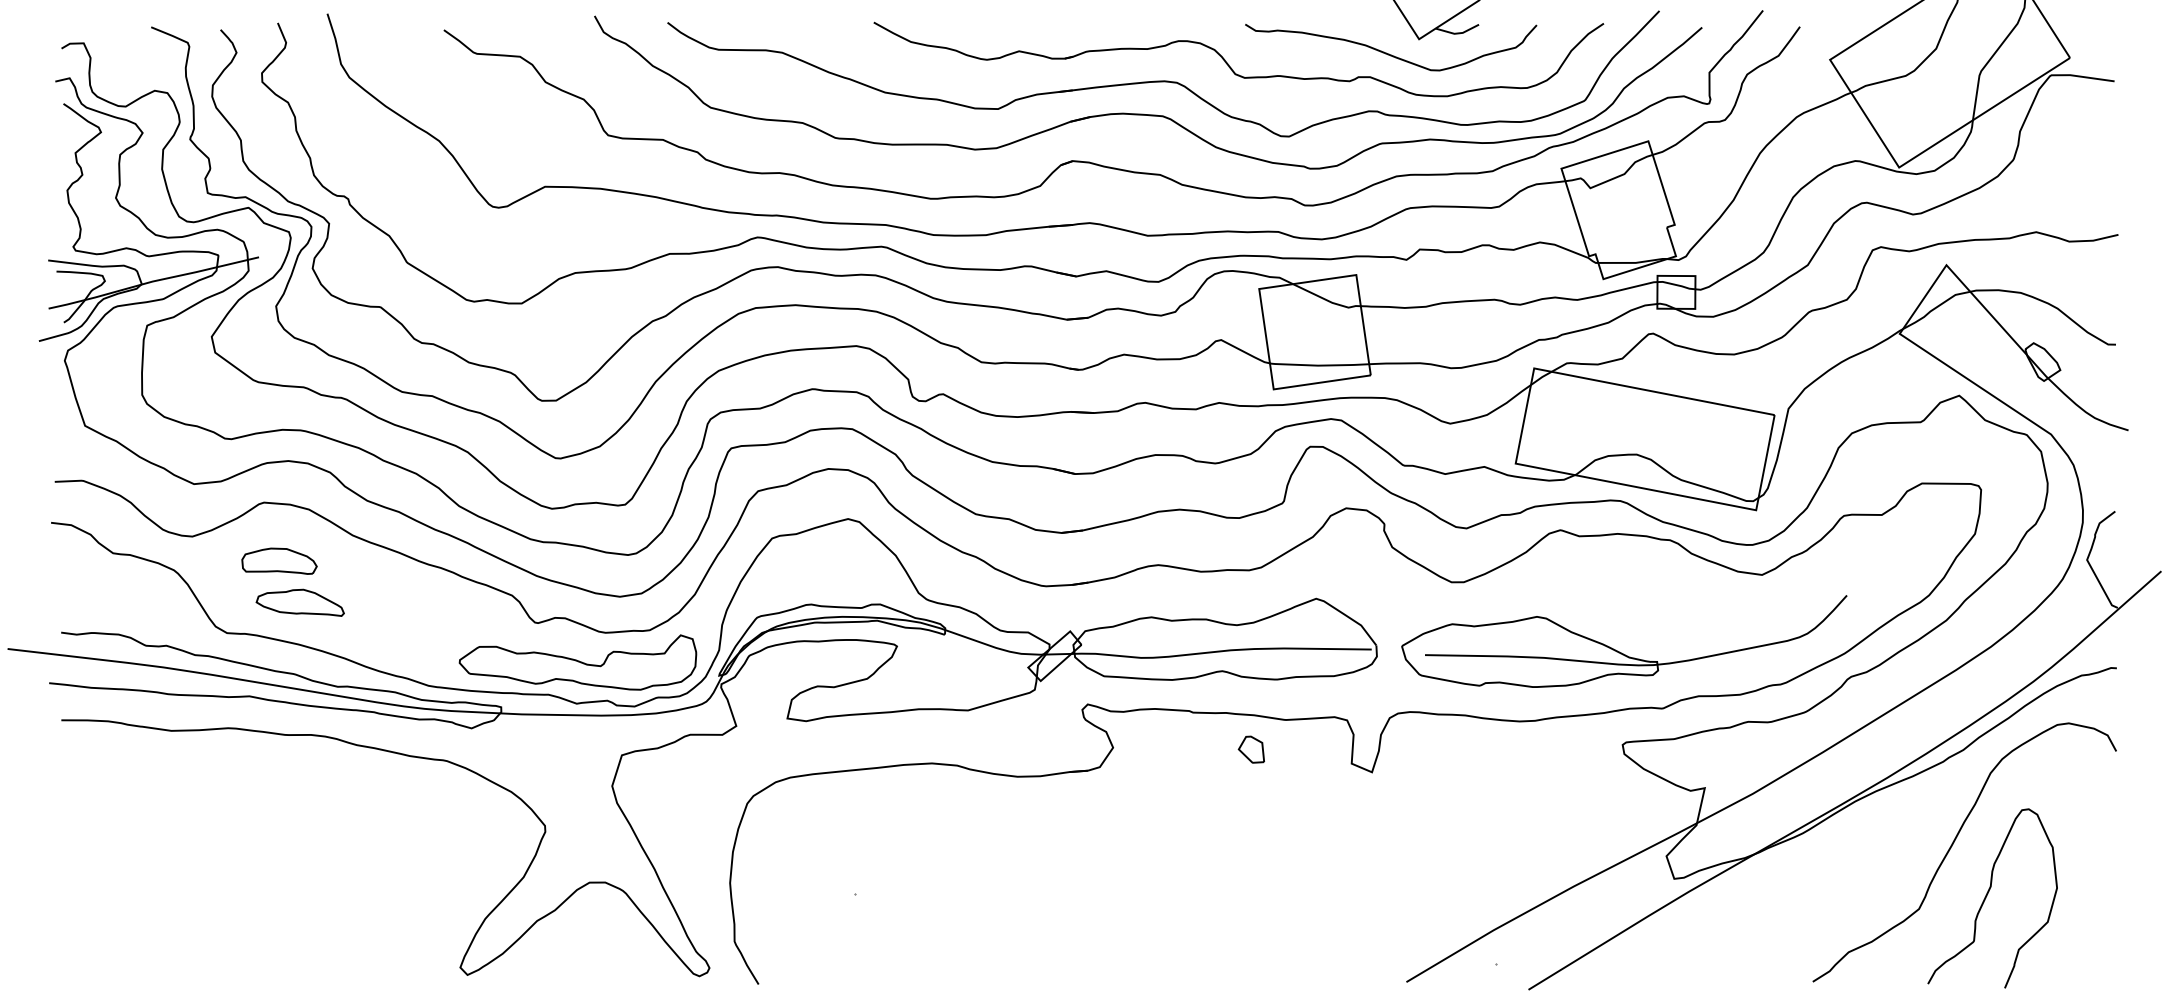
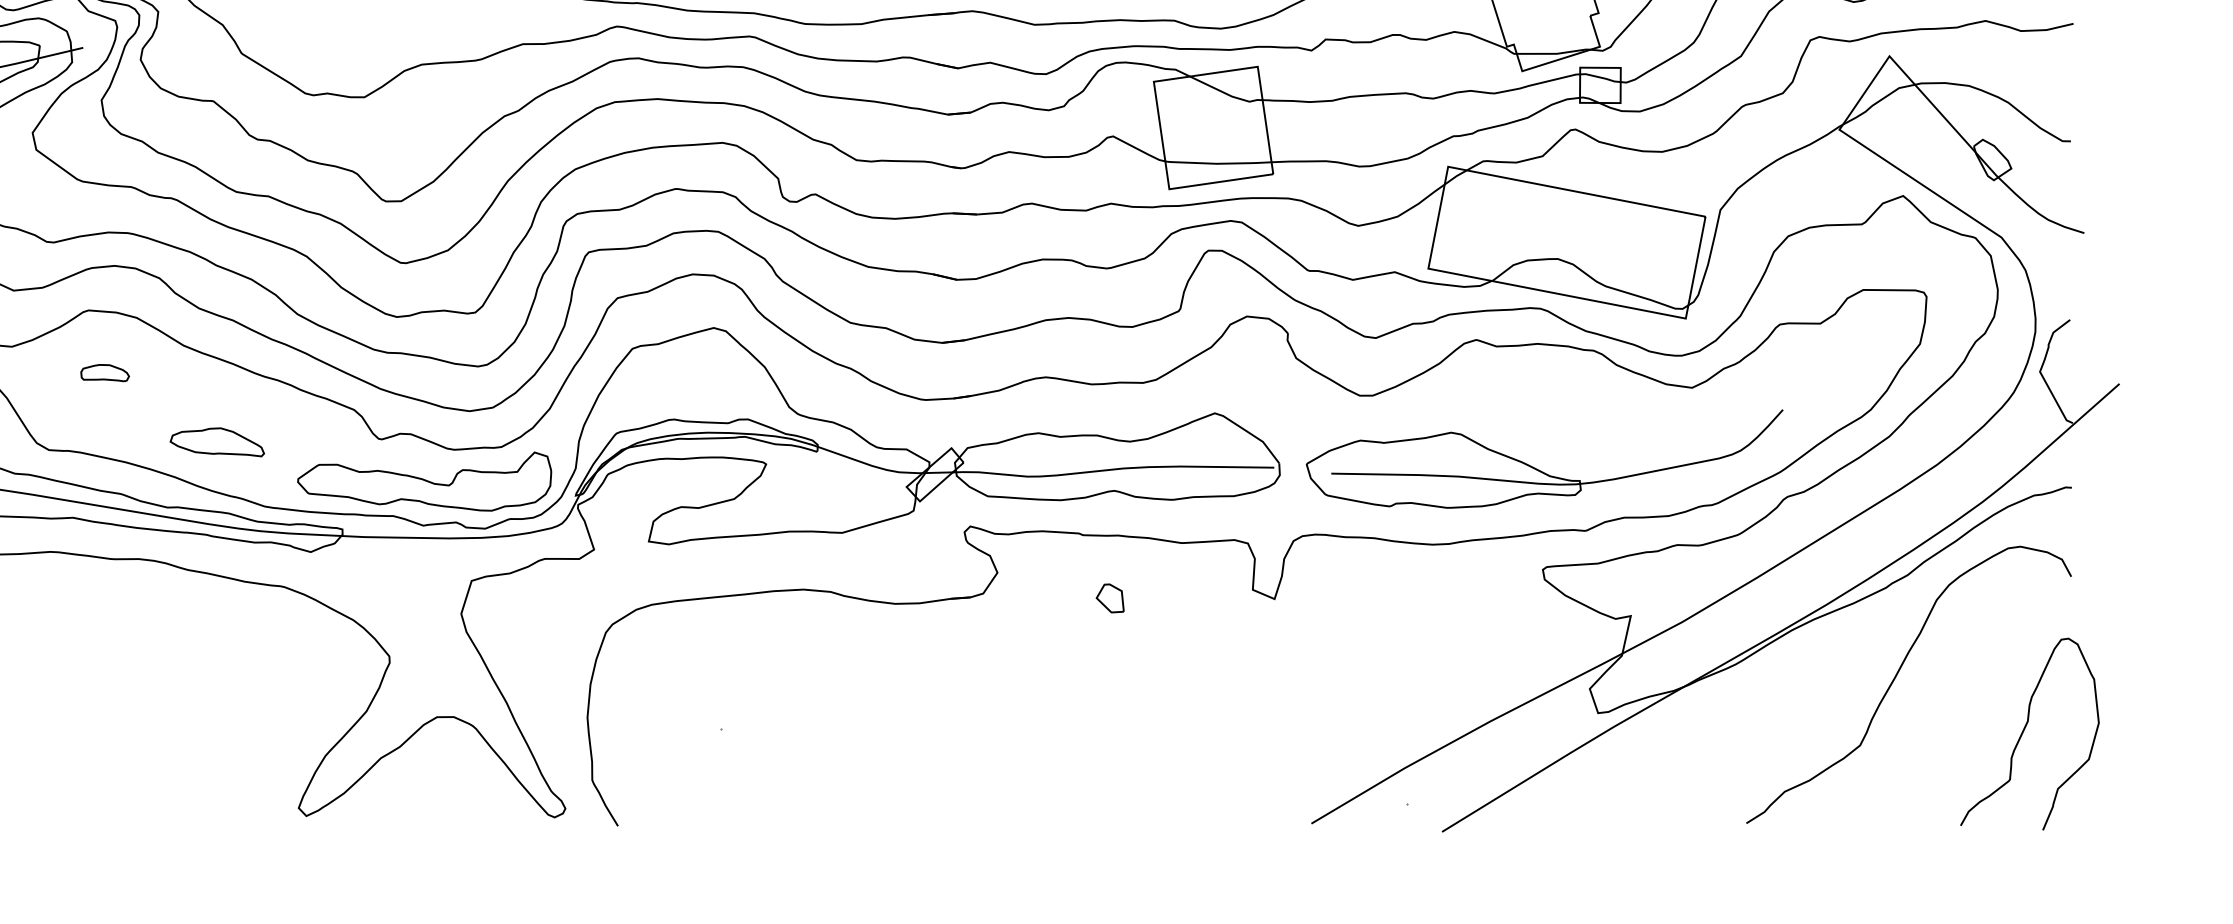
part: (279, 560) -> (105, 372), size x0.6
part: (299, 602) -> (216, 441), moved
part: (1250, 749) -> (1109, 598), moved
curve: (1987, 896) -> (2024, 732), moved

